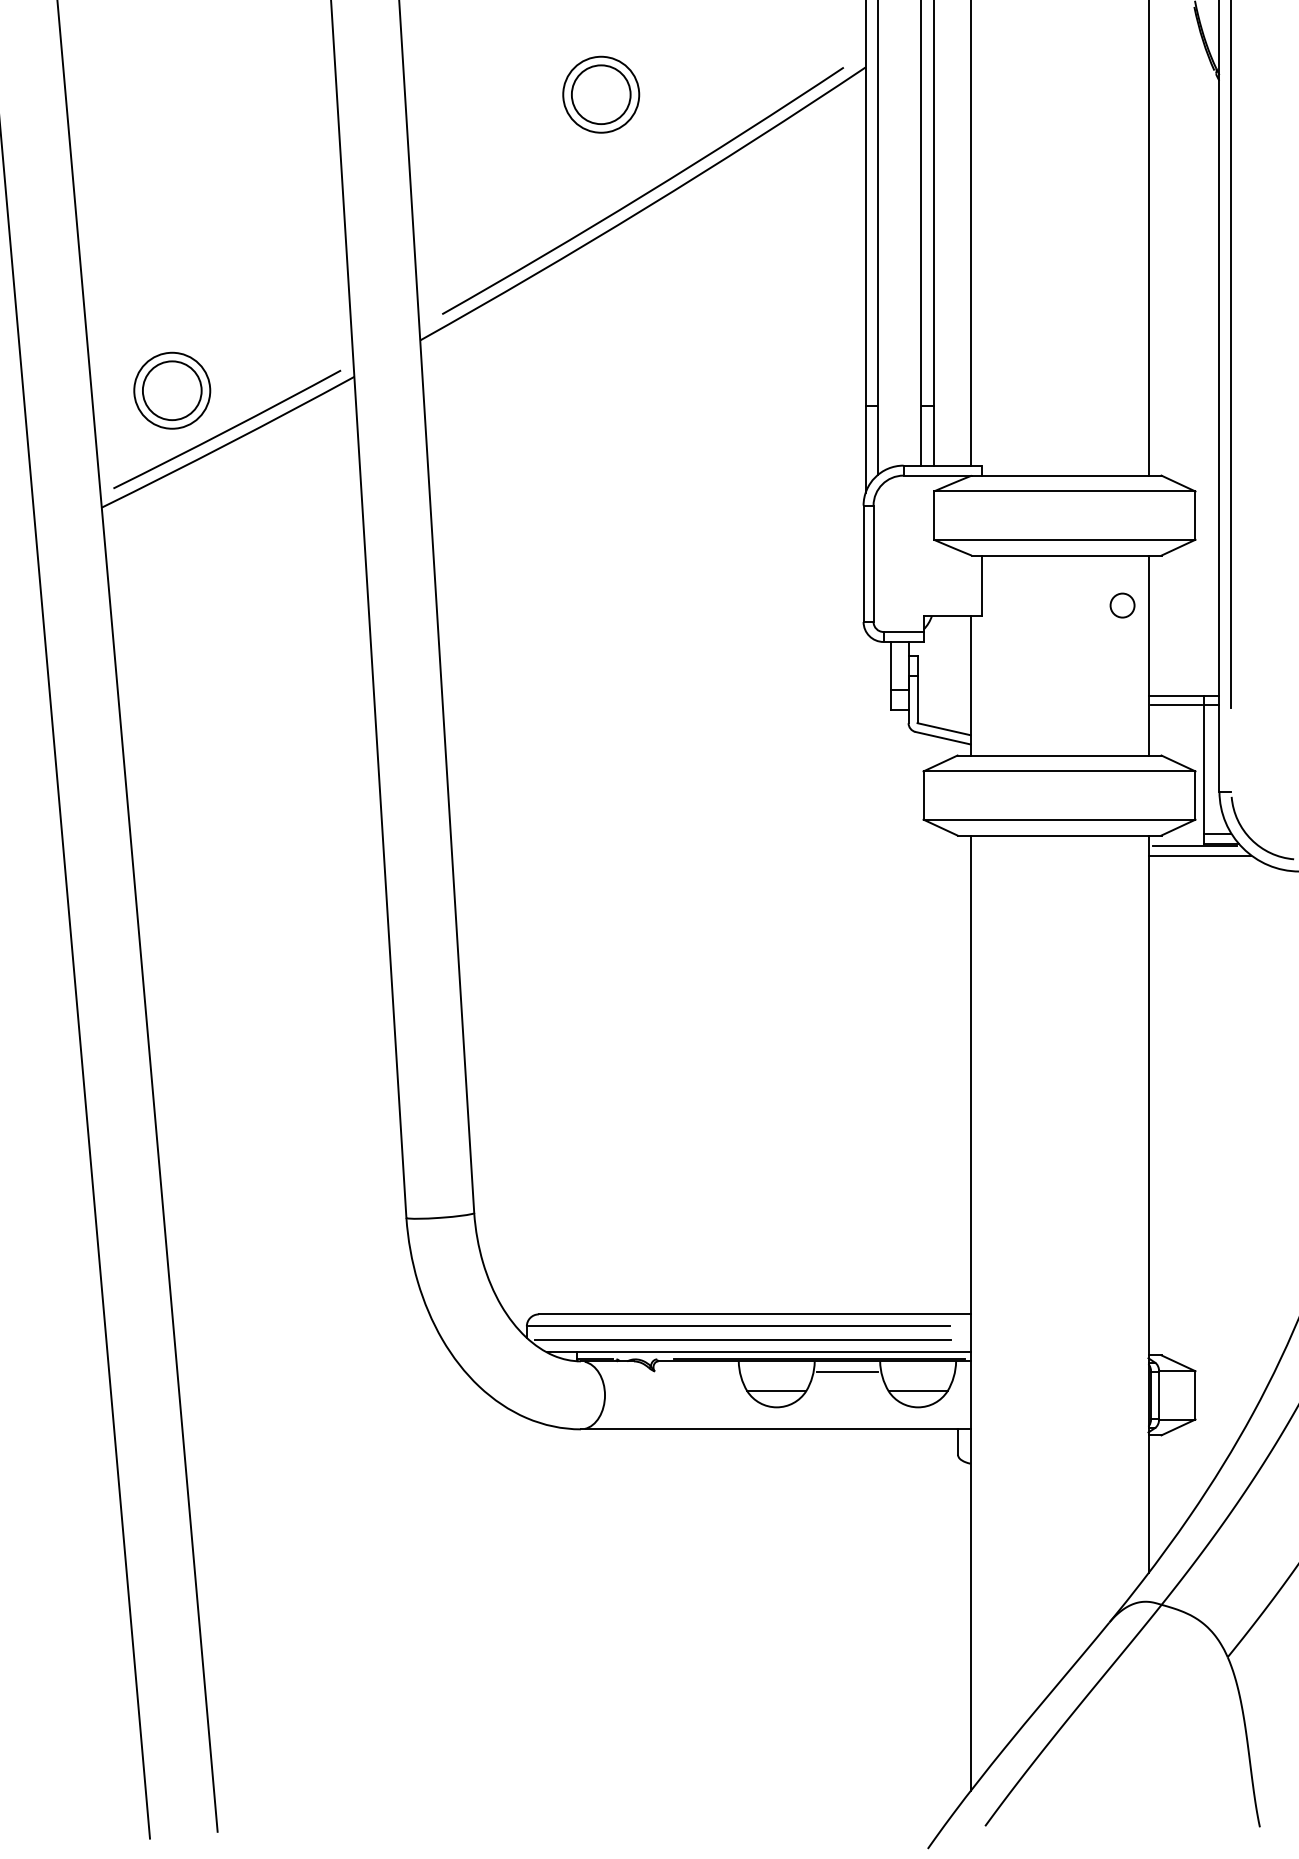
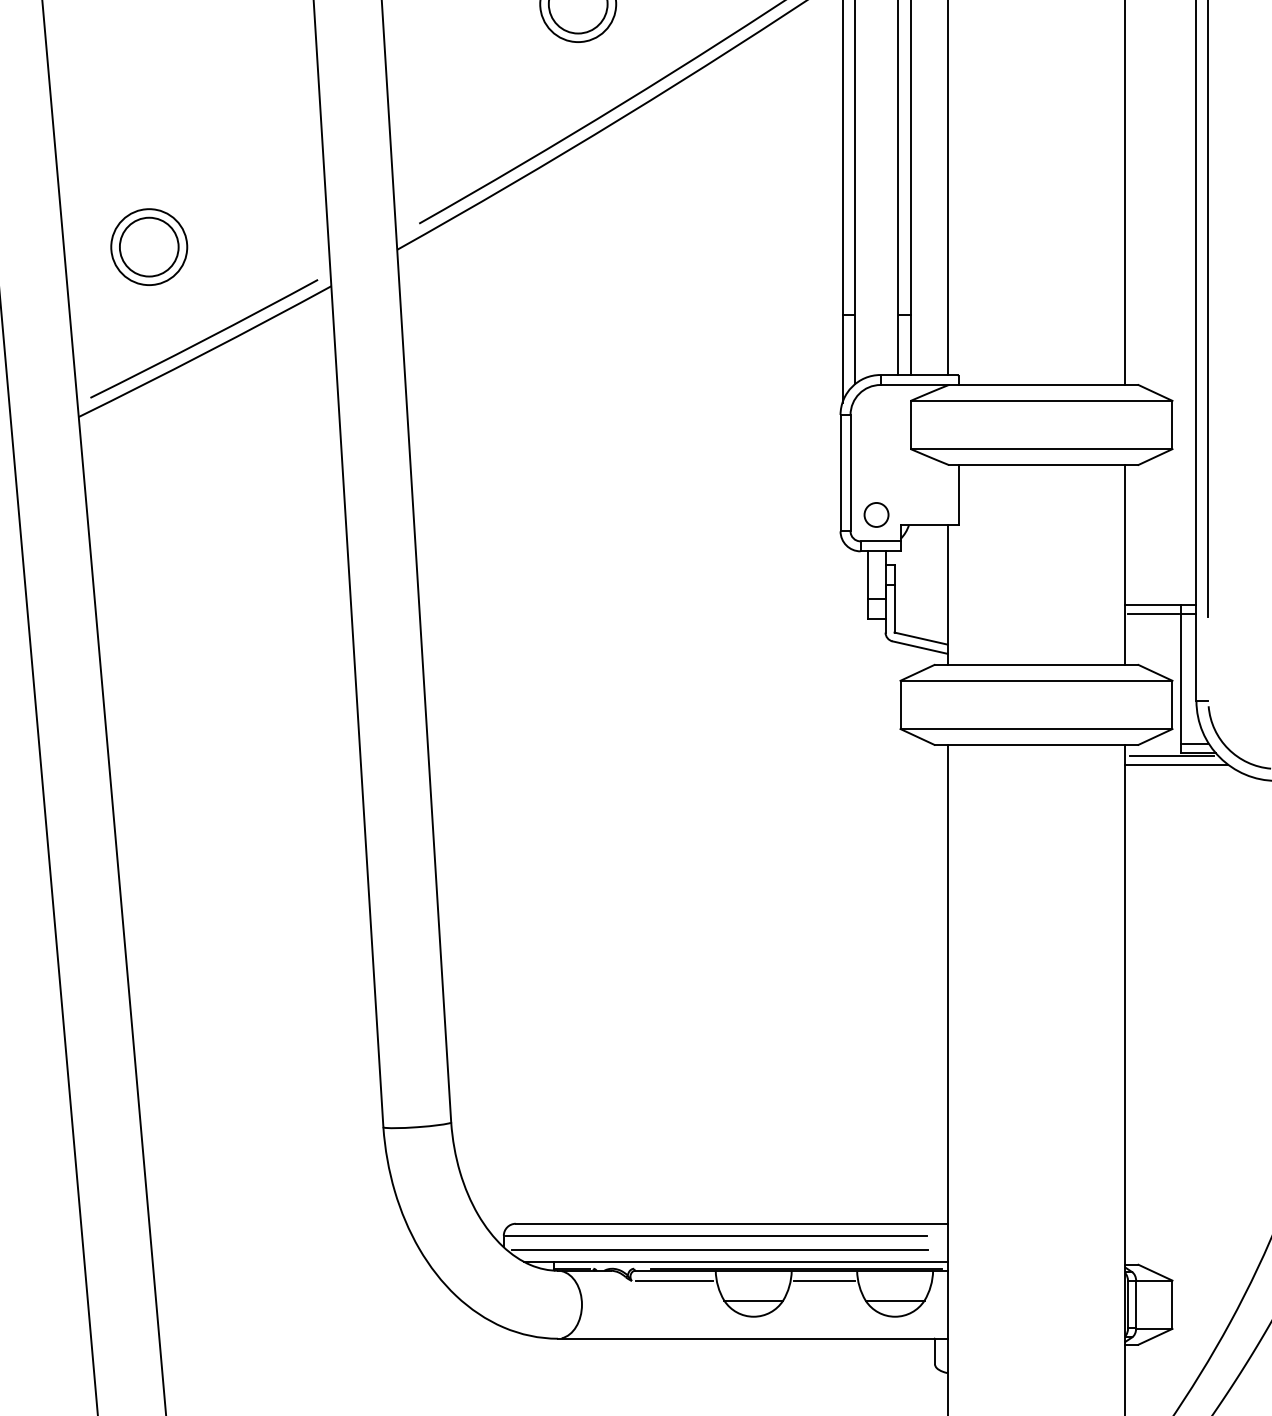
part: (172, 390) -> (149, 246), moved
circle: (1122, 605) -> (876, 514), moved
line: (697, 1371) -> (674, 1280), added

